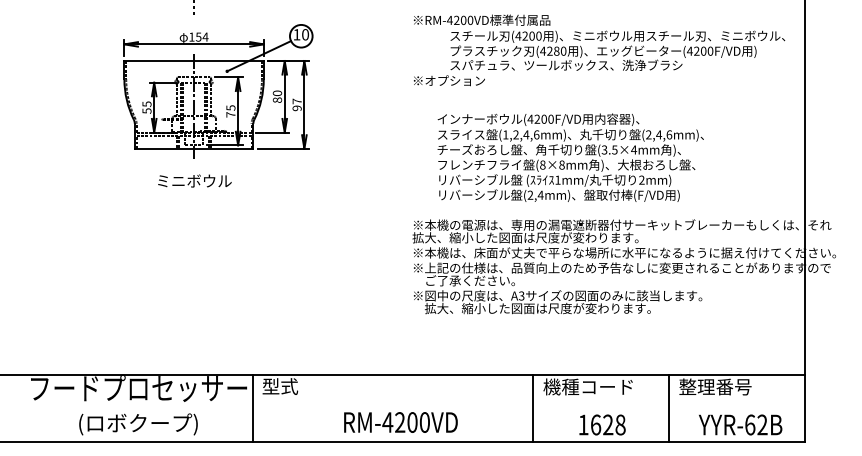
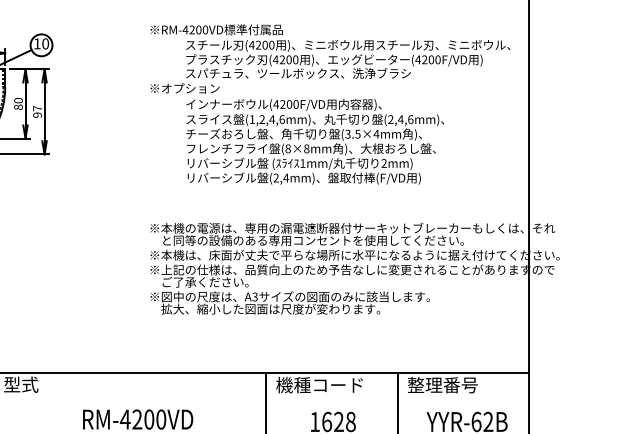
text: (556, 51) -> (288, 60), (4280 -> (4200
text: (570, 157) -> (314, 141), moved
text: (574, 237) -> (306, 240), 拡大、縮小した図面は尺度が変わります。 -> と同等の設備のある専用コンセントを使用してください。

